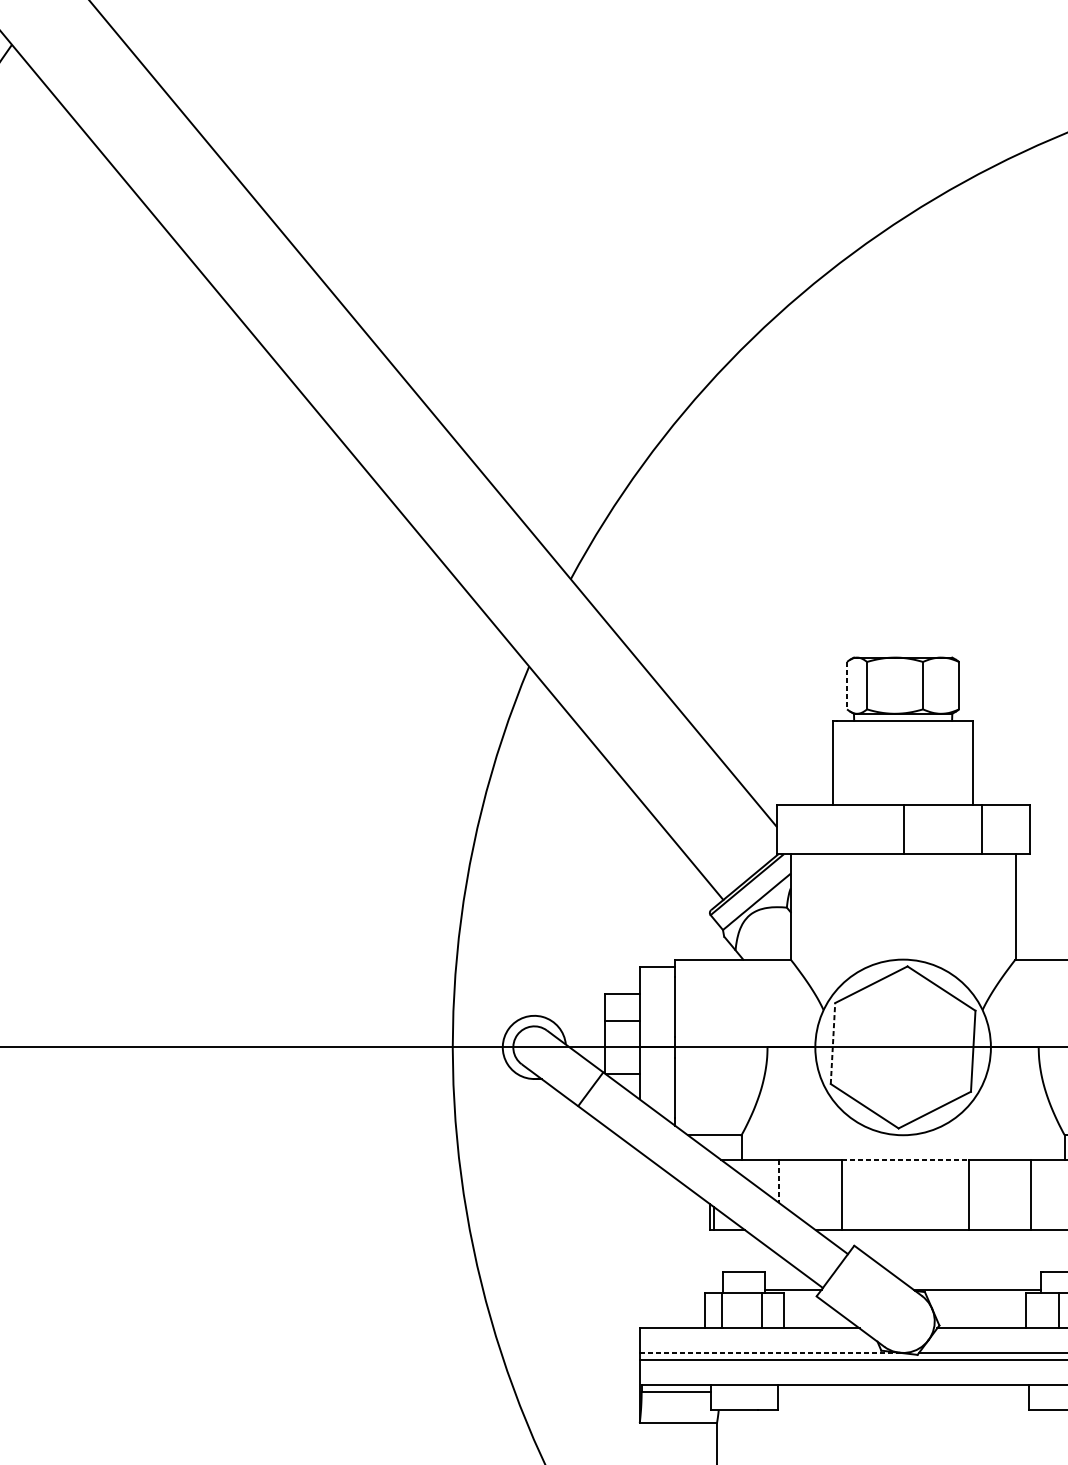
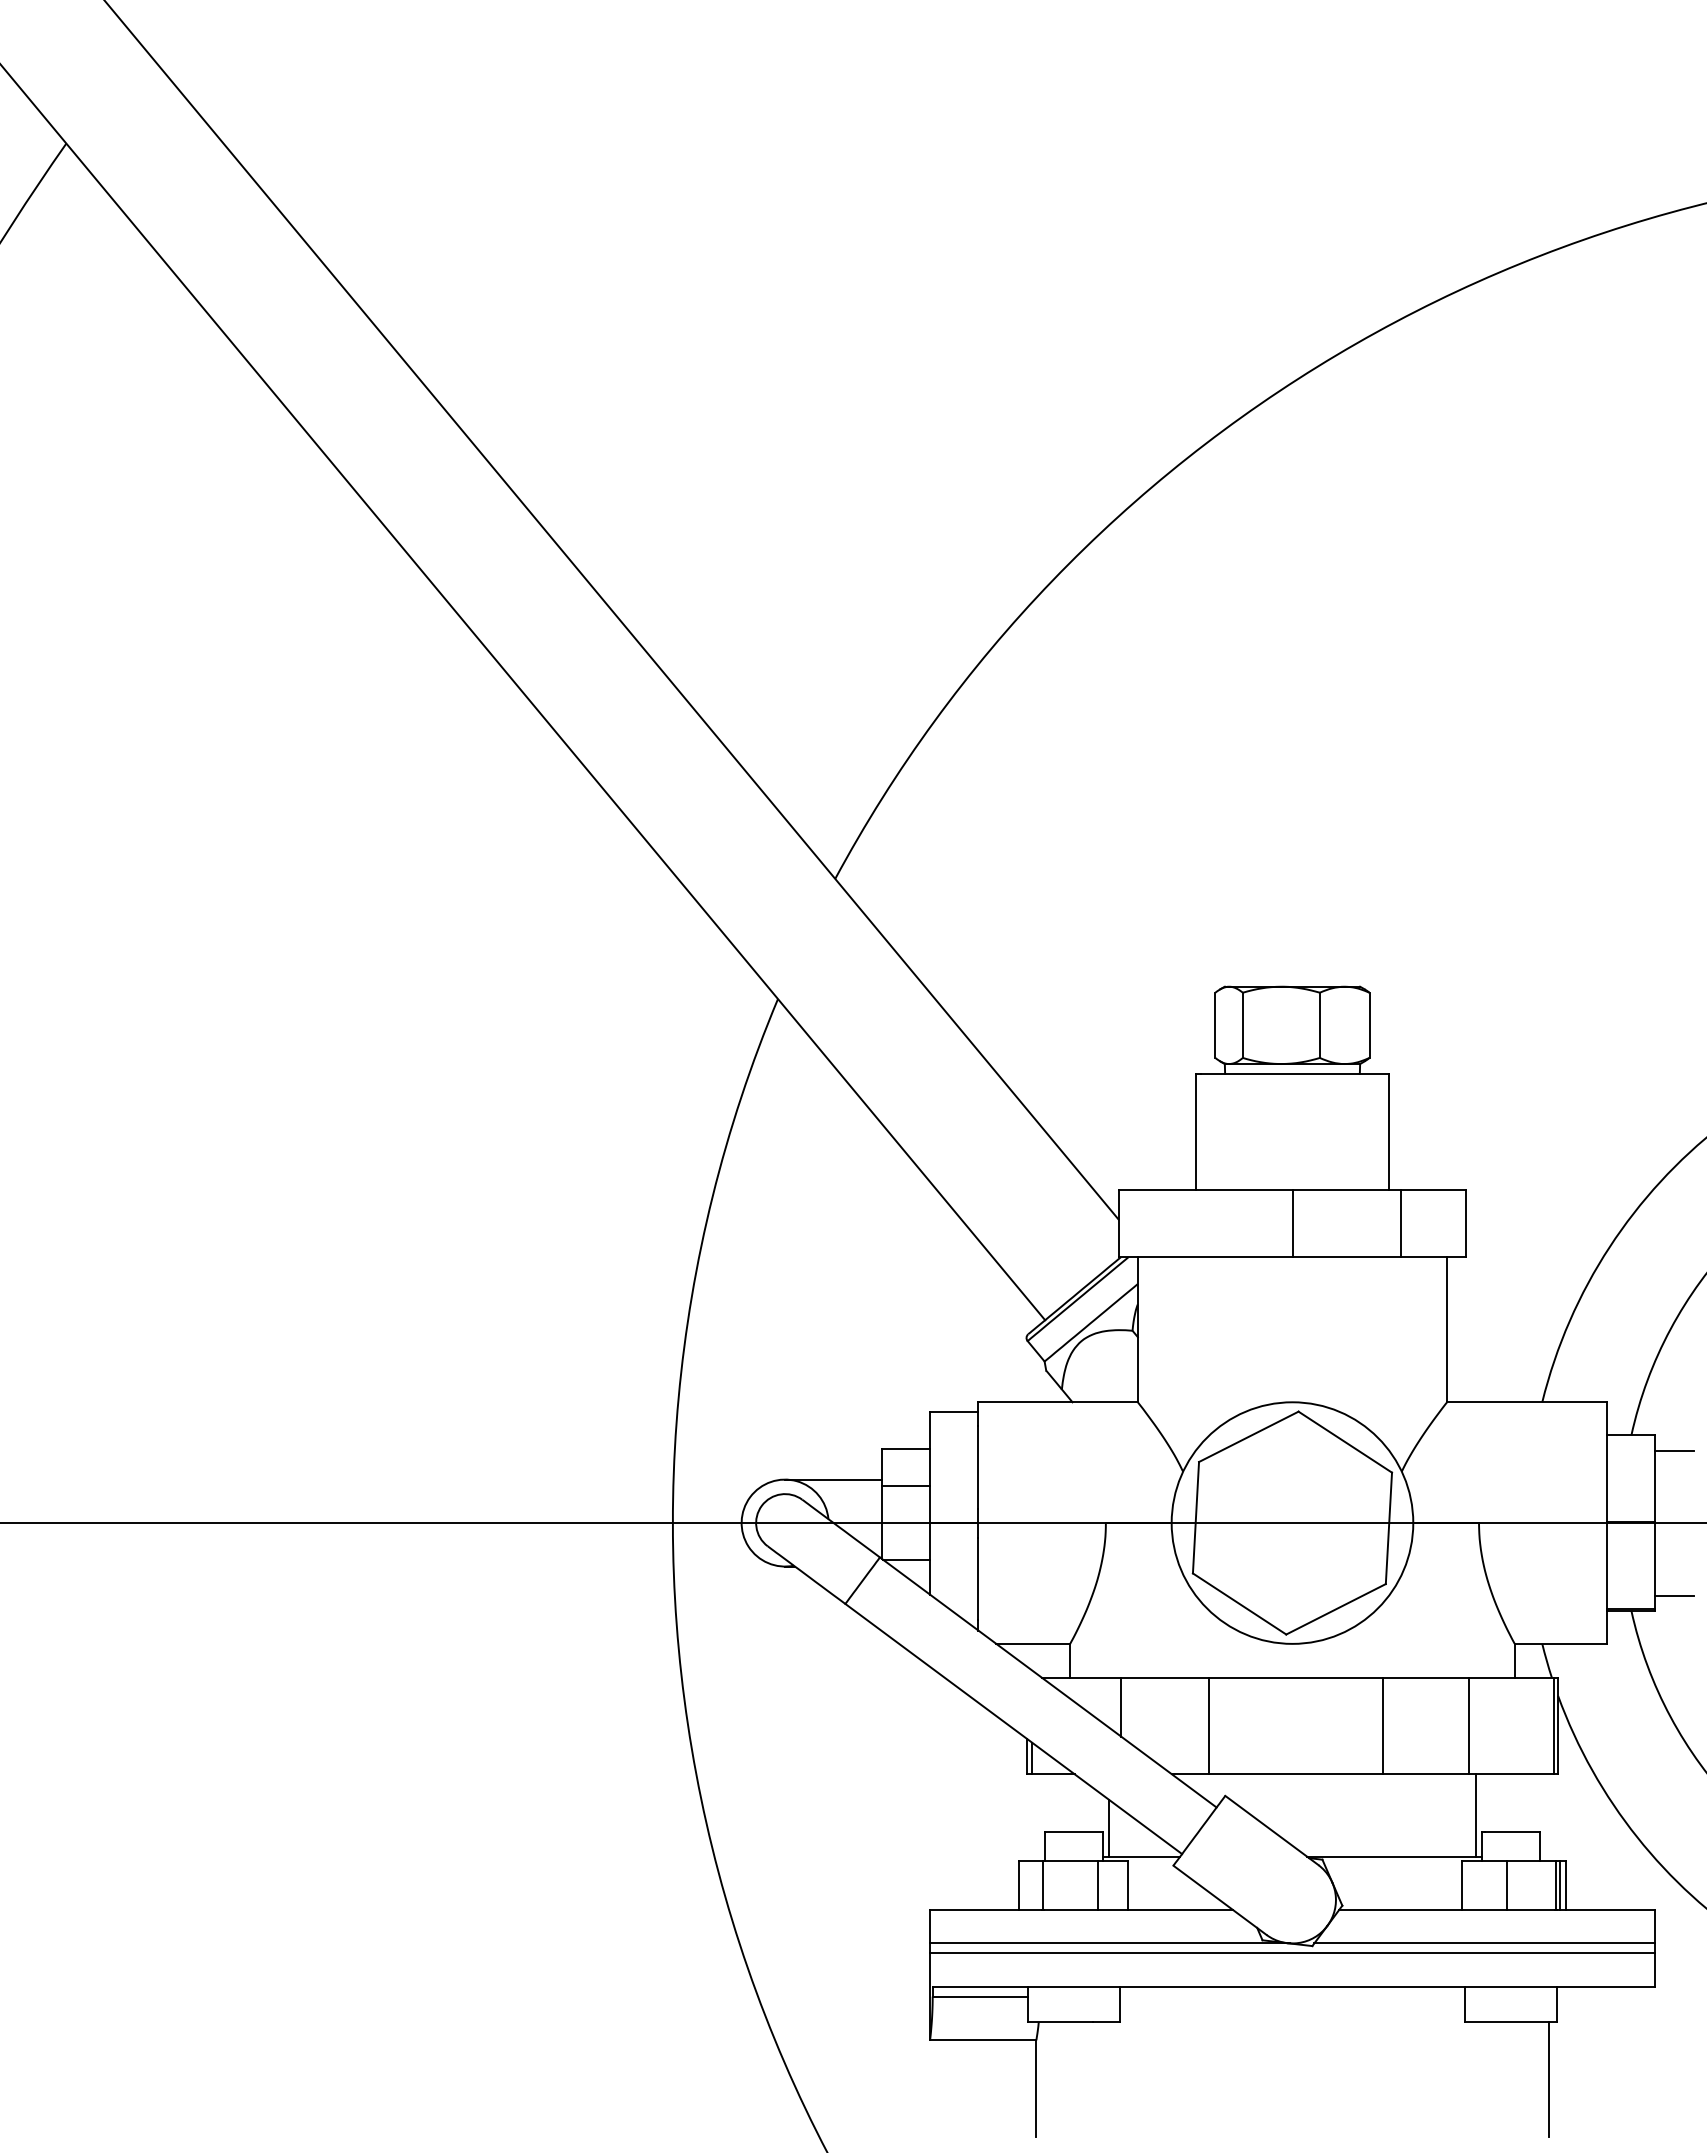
line: (847, 685) -> (1215, 1025), dashed -> solid
line: (569, 1015) -> (833, 1479), added
line: (832, 1043) -> (1195, 1517), dashed -> solid
line: (906, 1159) -> (1296, 1677), dashed -> solid
line: (778, 1181) -> (1121, 1707), dashed -> solid
line: (1036, 1259) -> (1476, 1815), added
line: (769, 1268) -> (1108, 1827), added
line: (770, 1352) -> (1110, 1943), dashed -> solid

